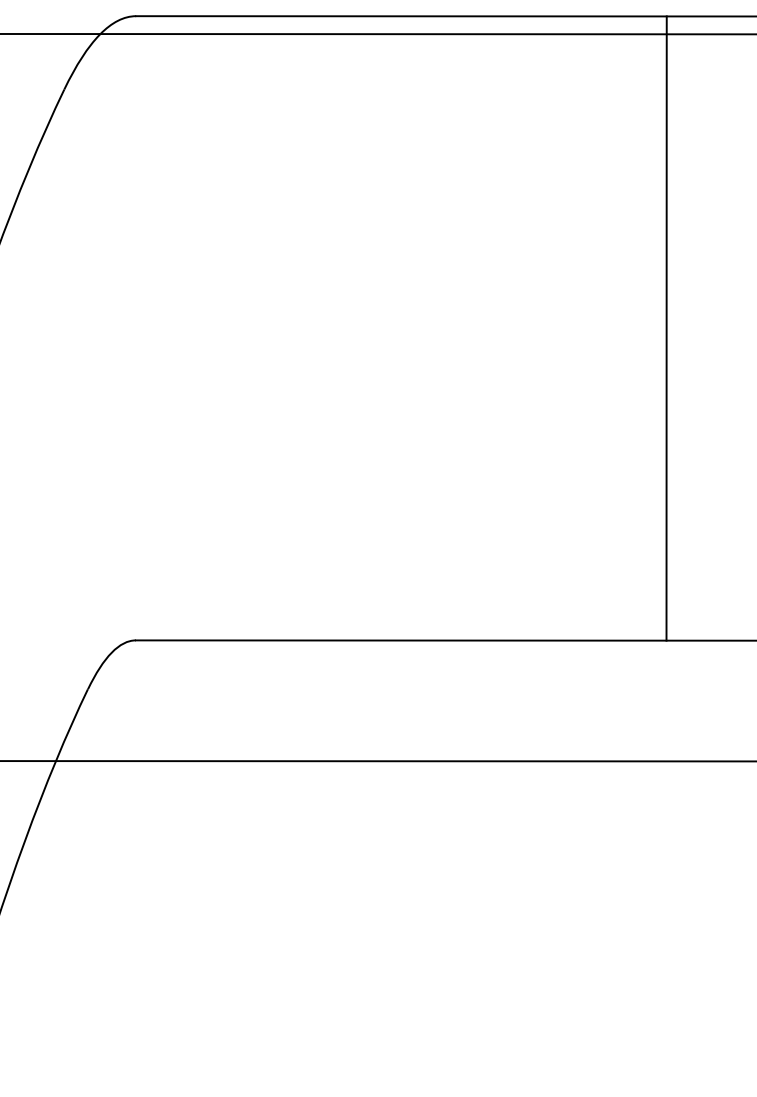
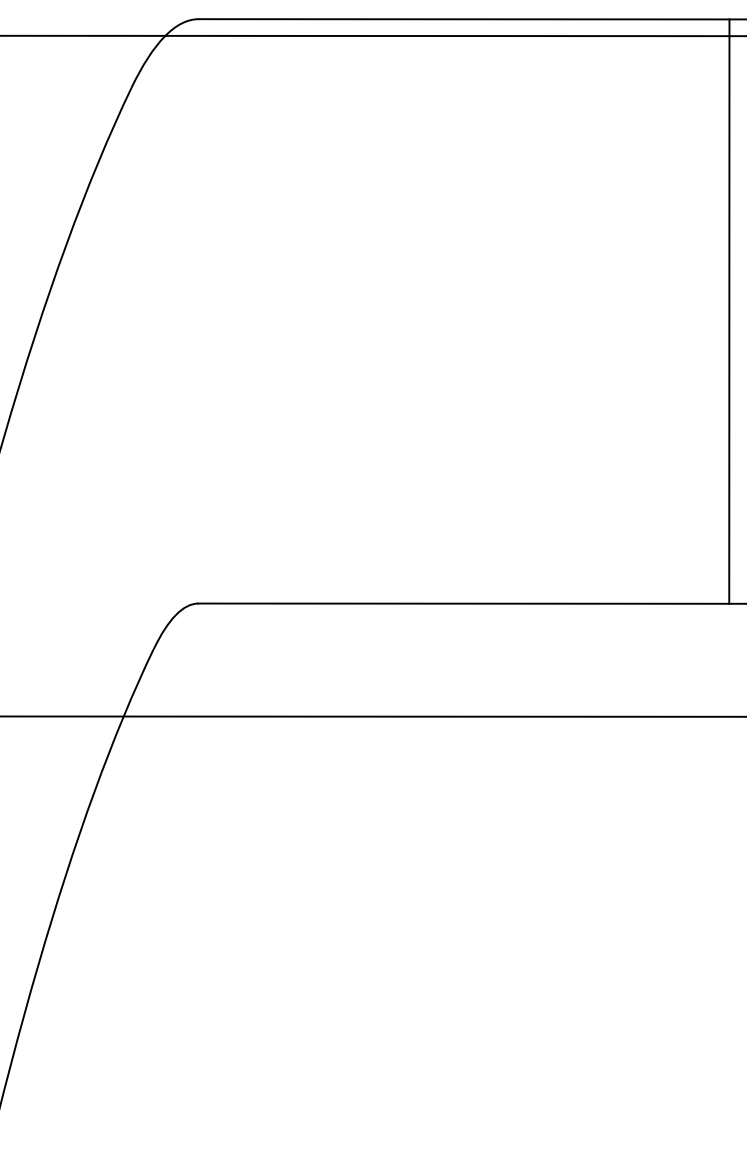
line: (666, 328) -> (729, 311), moved

